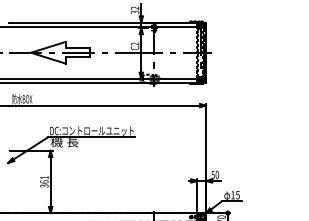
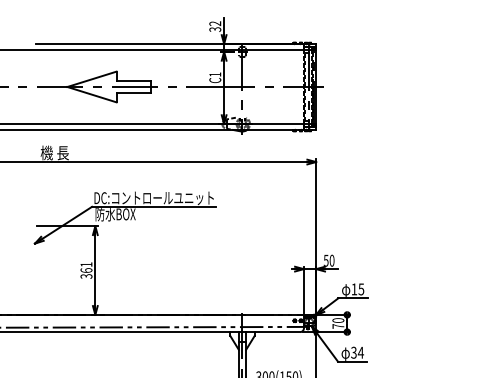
text: (134, 43) -> (214, 74), C2 -> C1
text: (21, 98) -> (54, 152), 防水BOX -> 機 長
text: (64, 142) -> (115, 214), 機 長 -> 防水BOX

